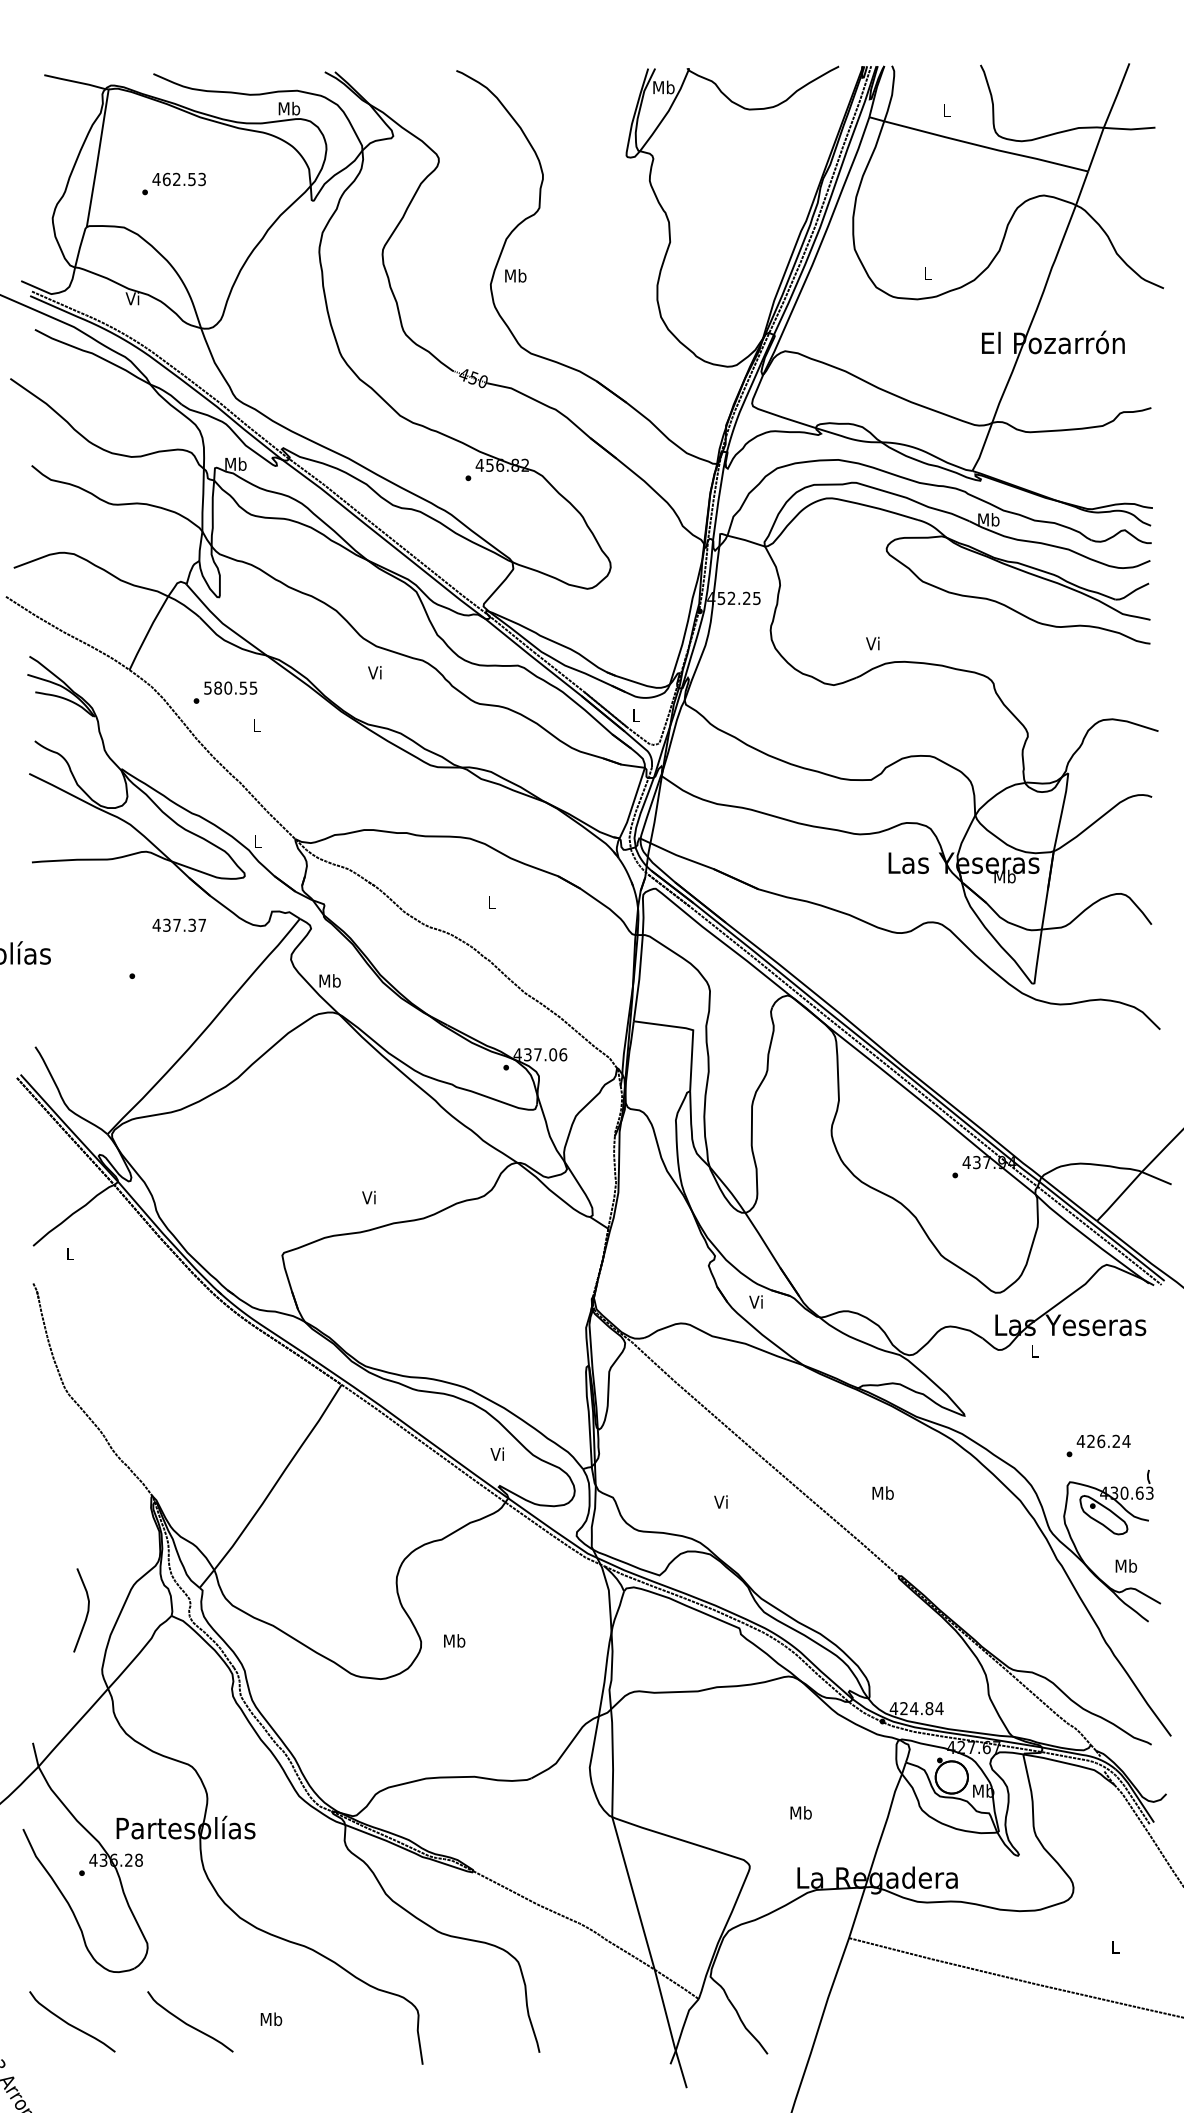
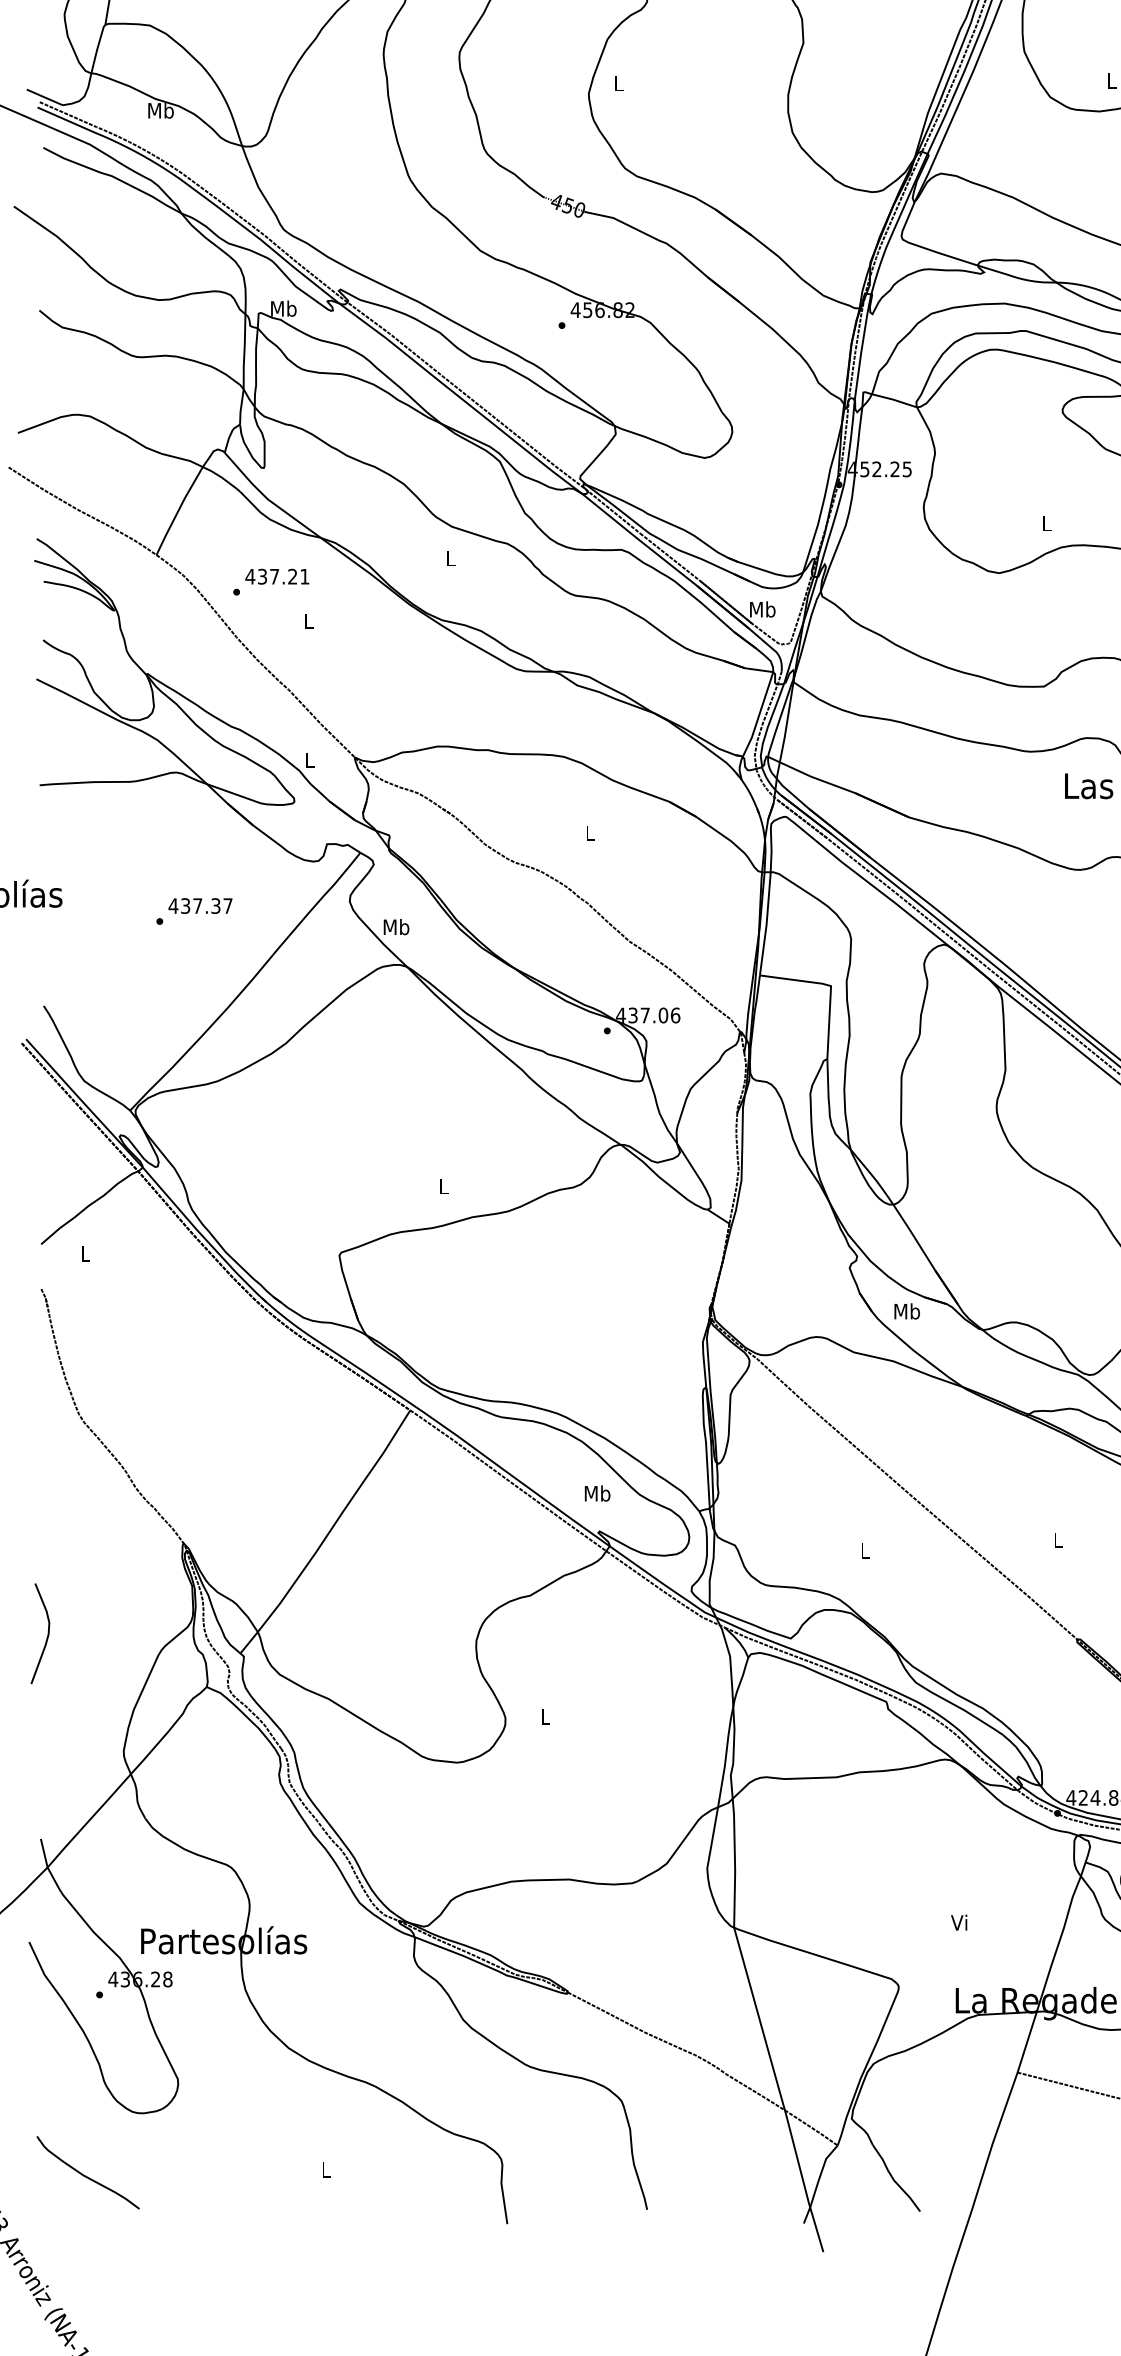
text: (515, 275) -> (618, 82), Mb -> L
text: (132, 298) -> (160, 110), Vi -> Mb
text: (872, 643) -> (1045, 523), Vi -> L
text: (374, 672) -> (449, 558), Vi -> L
text: (230, 687) -> (277, 575), 580.55 -> 437.21
text: (635, 715) -> (761, 609), L -> Mb
text: (178, 924) -> (199, 905), moved
text: (368, 1197) -> (442, 1186), Vi -> L
text: (756, 1301) -> (906, 1310), Vi -> Mb
text: (497, 1453) -> (596, 1492), Vi -> Mb
text: (882, 1492) -> (1057, 1539), Mb -> L
text: (720, 1501) -> (863, 1550), Vi -> L
curve: (86, 1613) -> (46, 1637), moved
text: (454, 1640) -> (545, 1716), Mb -> L
text: (800, 1812) -> (959, 1922), Mb -> Vi
text: (271, 2019) -> (326, 2169), Mb -> L
curve: (189, 2024) -> (228, 2175), removed

